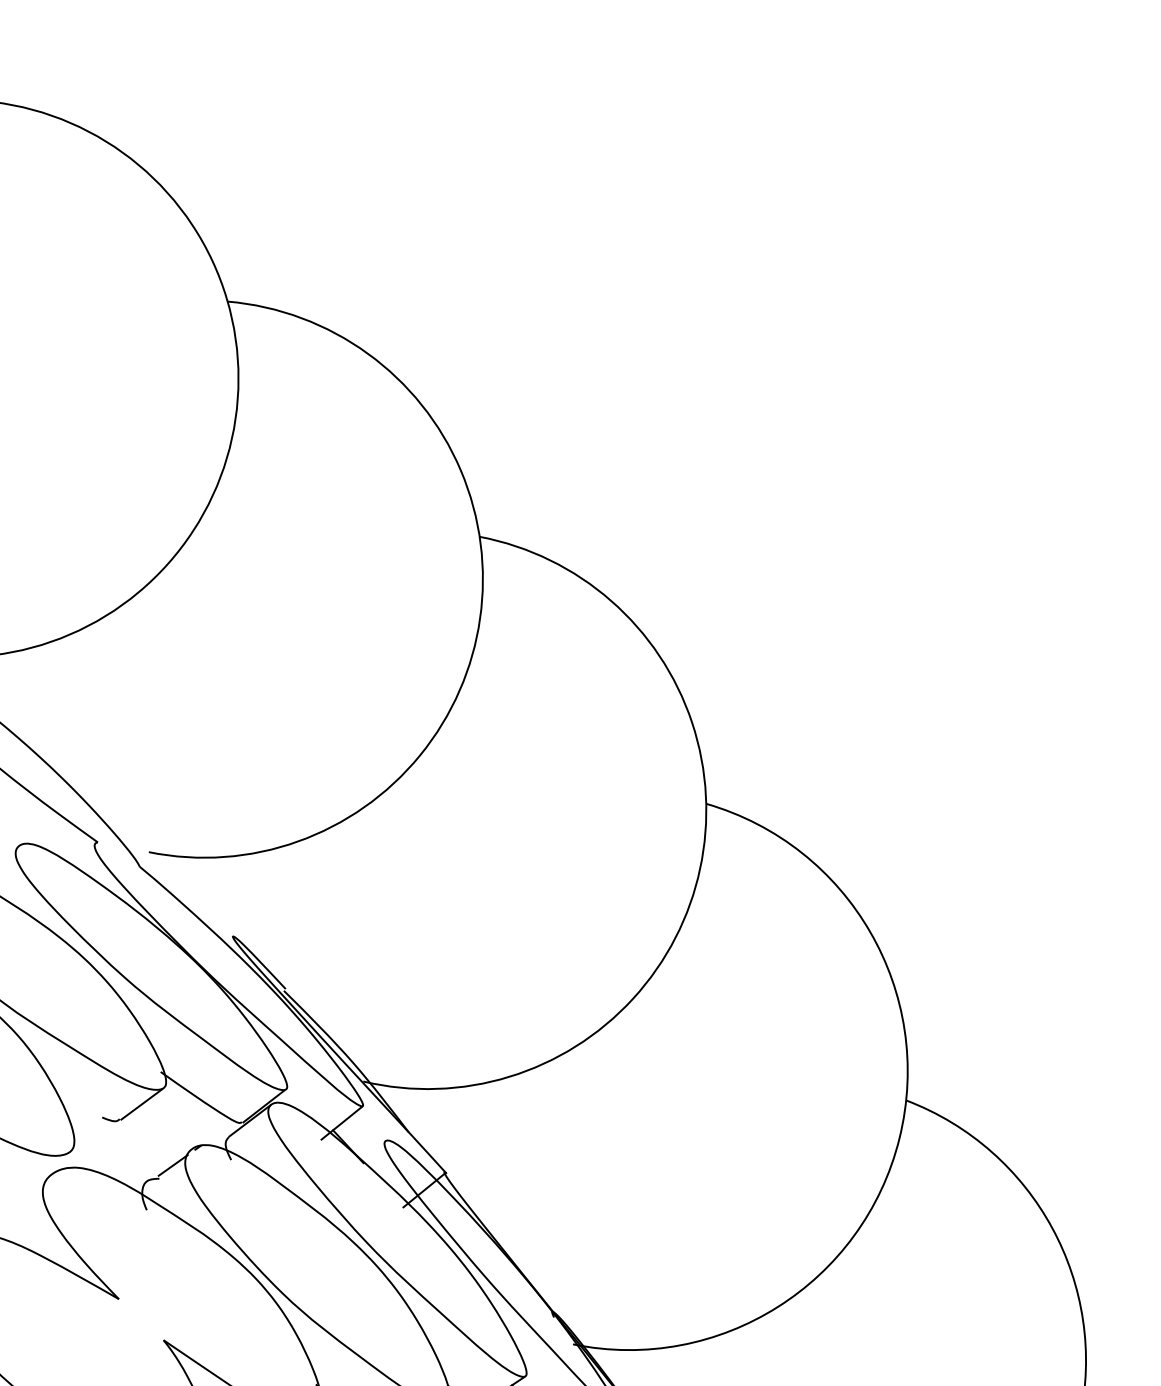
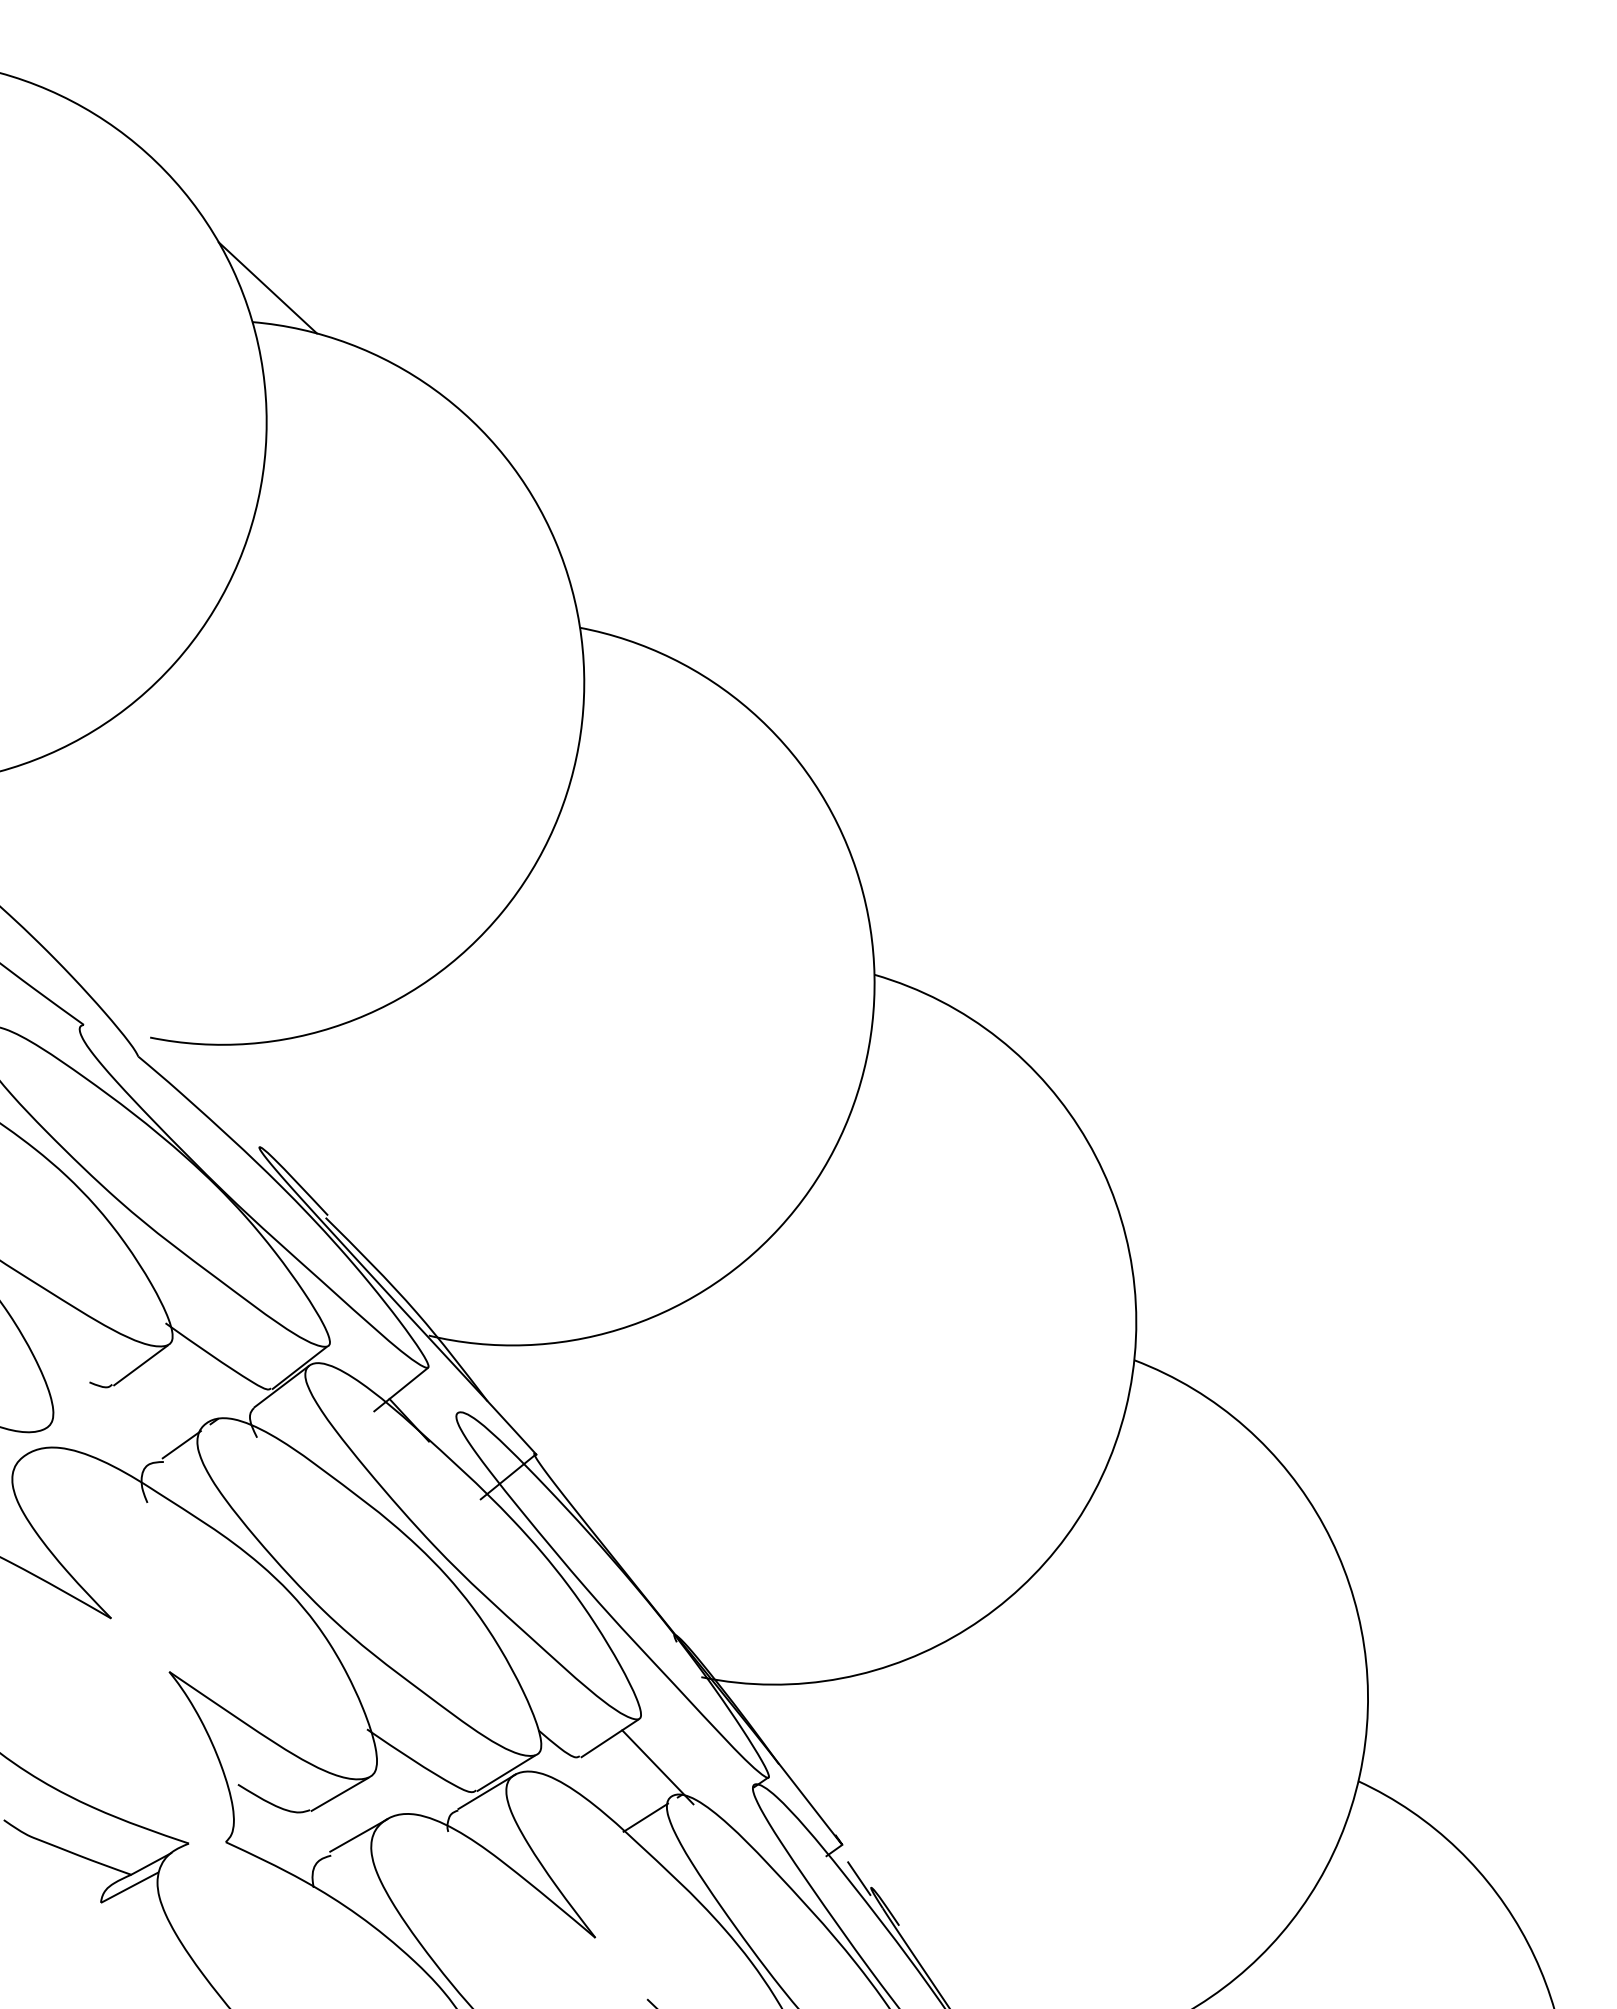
line: (239, 274) -> (267, 287), added

